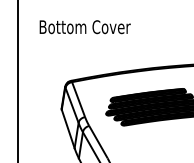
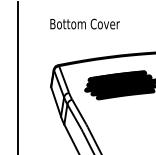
text: (84, 26) -> (84, 23), moved

